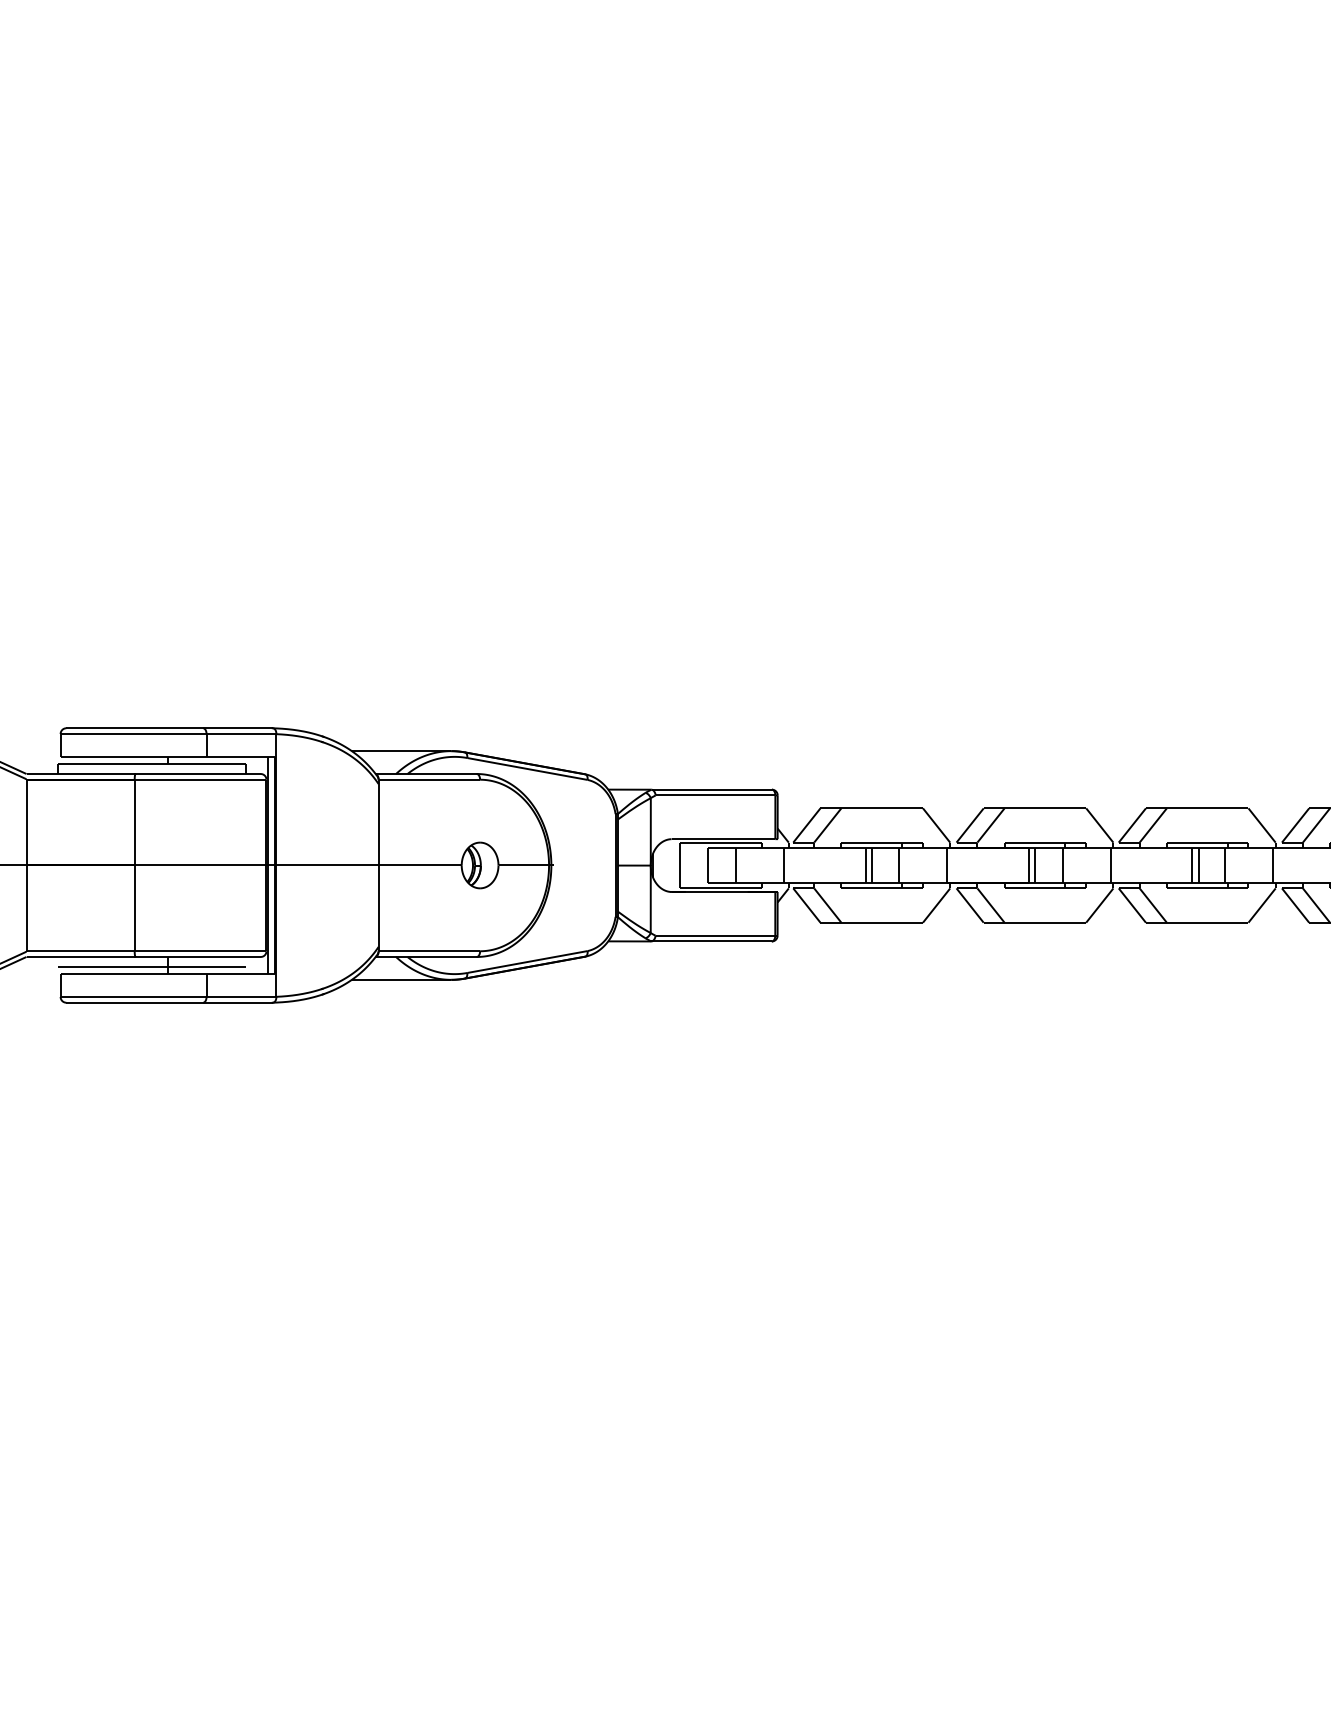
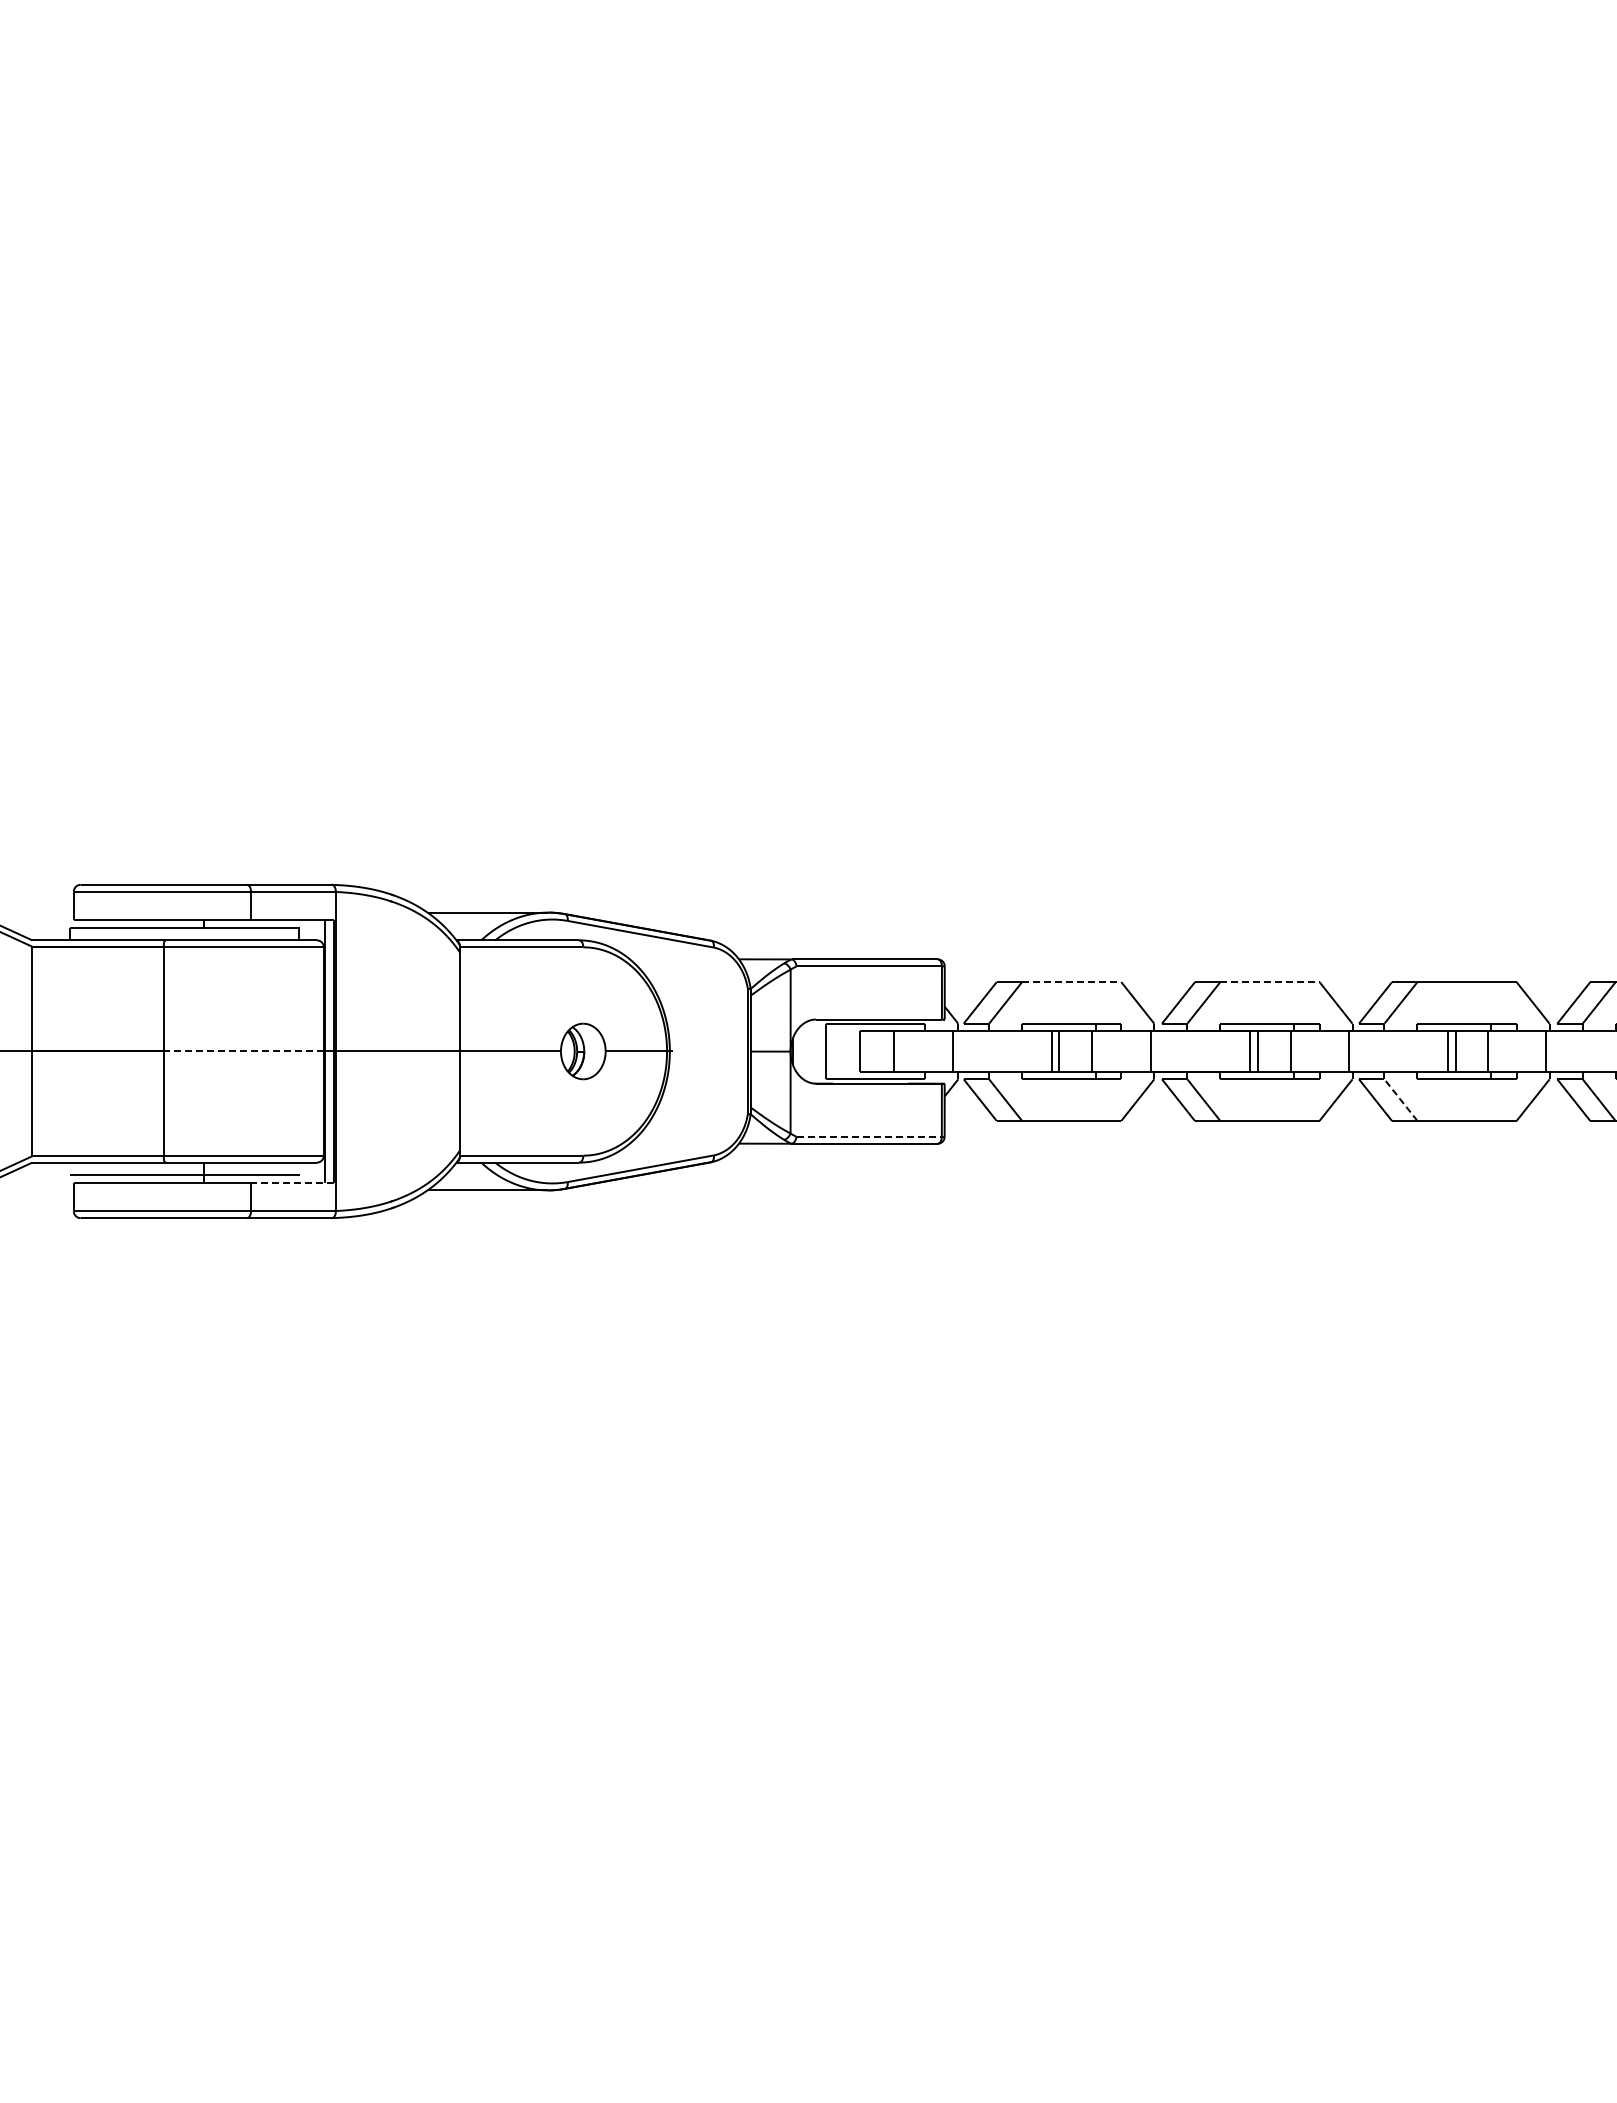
line: (882, 808) -> (1071, 982), solid -> dashed
line: (1045, 808) -> (1269, 982), solid -> dashed
line: (201, 865) -> (244, 1051), solid -> dashed
line: (1152, 905) -> (1400, 1100), solid -> dashed
line: (715, 935) -> (869, 1136), solid -> dashed
line: (239, 974) -> (291, 1183), solid -> dashed

